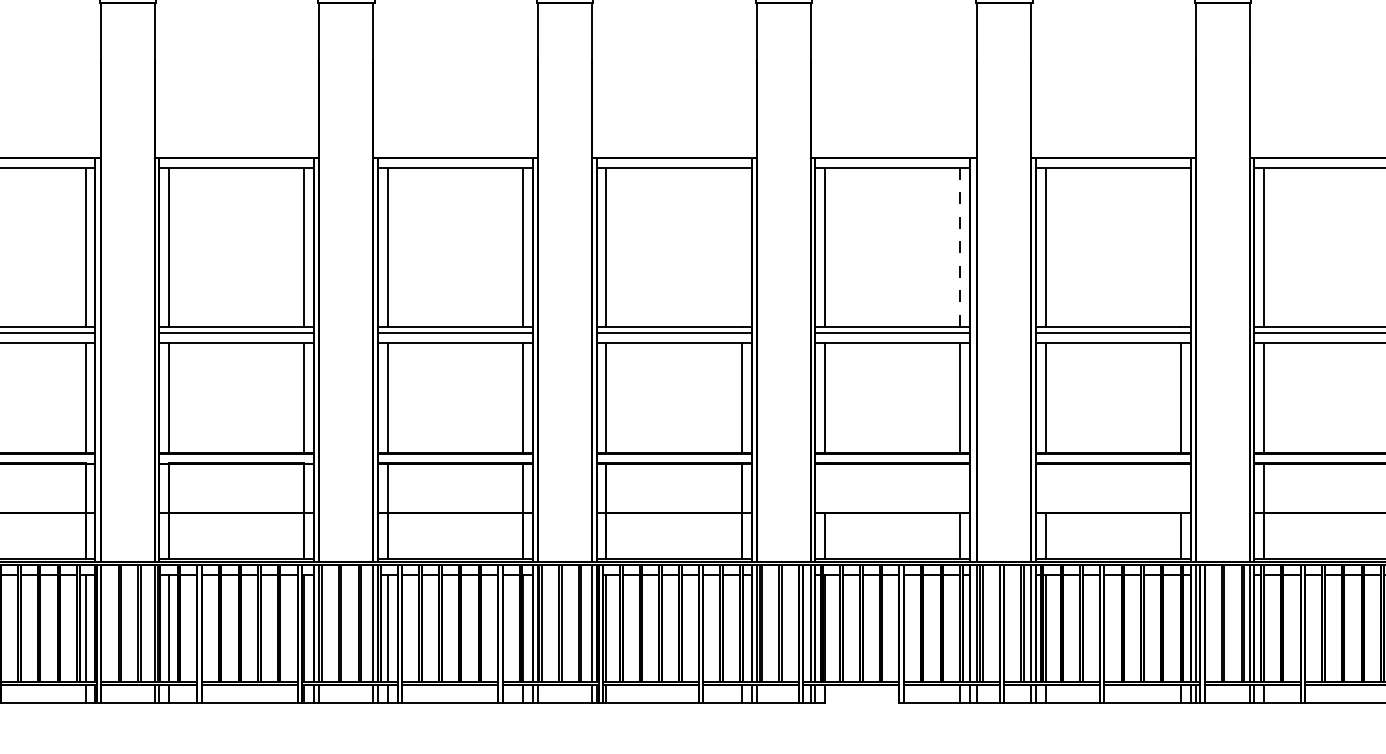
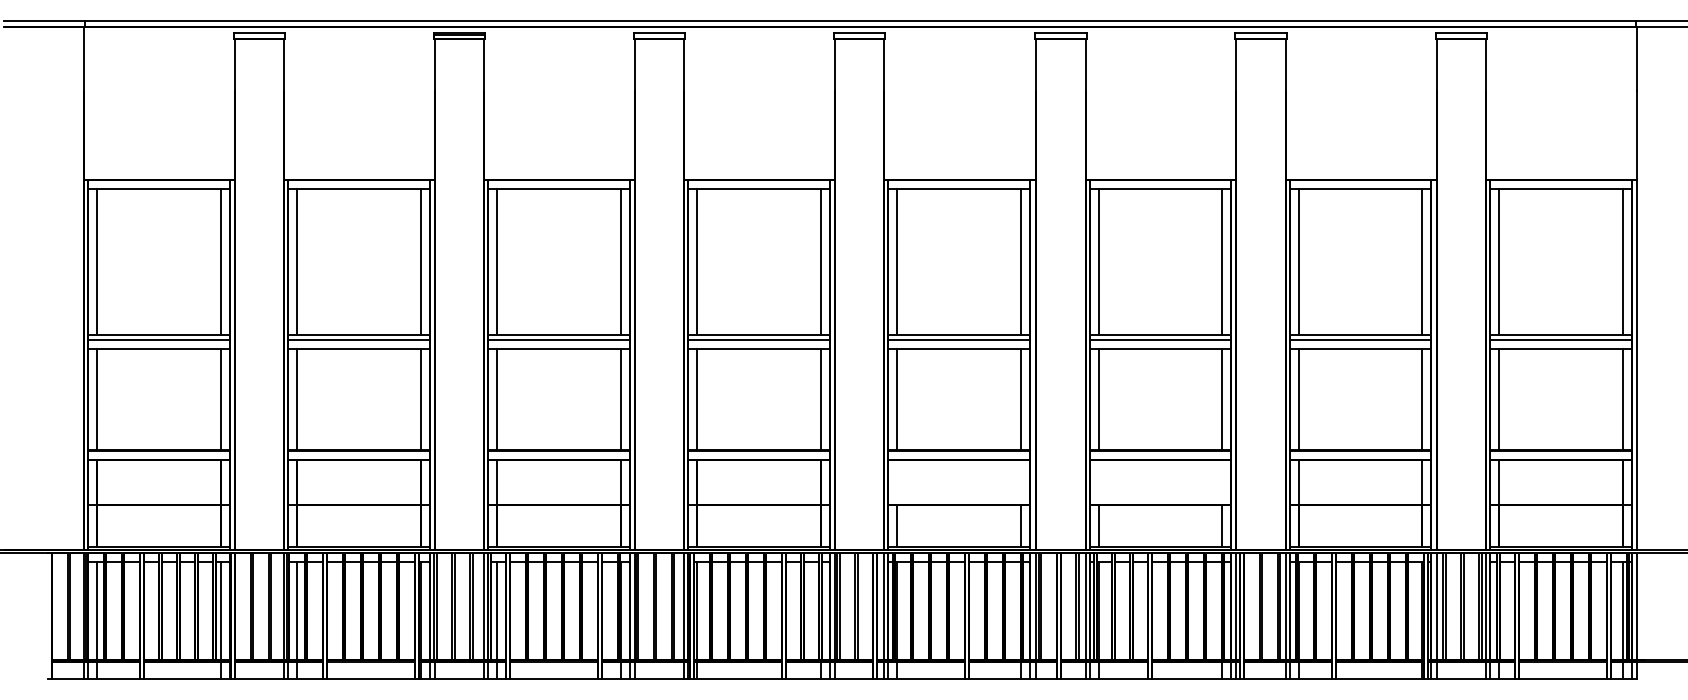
line: (741, 246) -> (820, 261), added
line: (1181, 246) -> (1222, 261), added
line: (960, 247) -> (1020, 262), dashed -> solid
line: (861, 702) -> (930, 678), added

